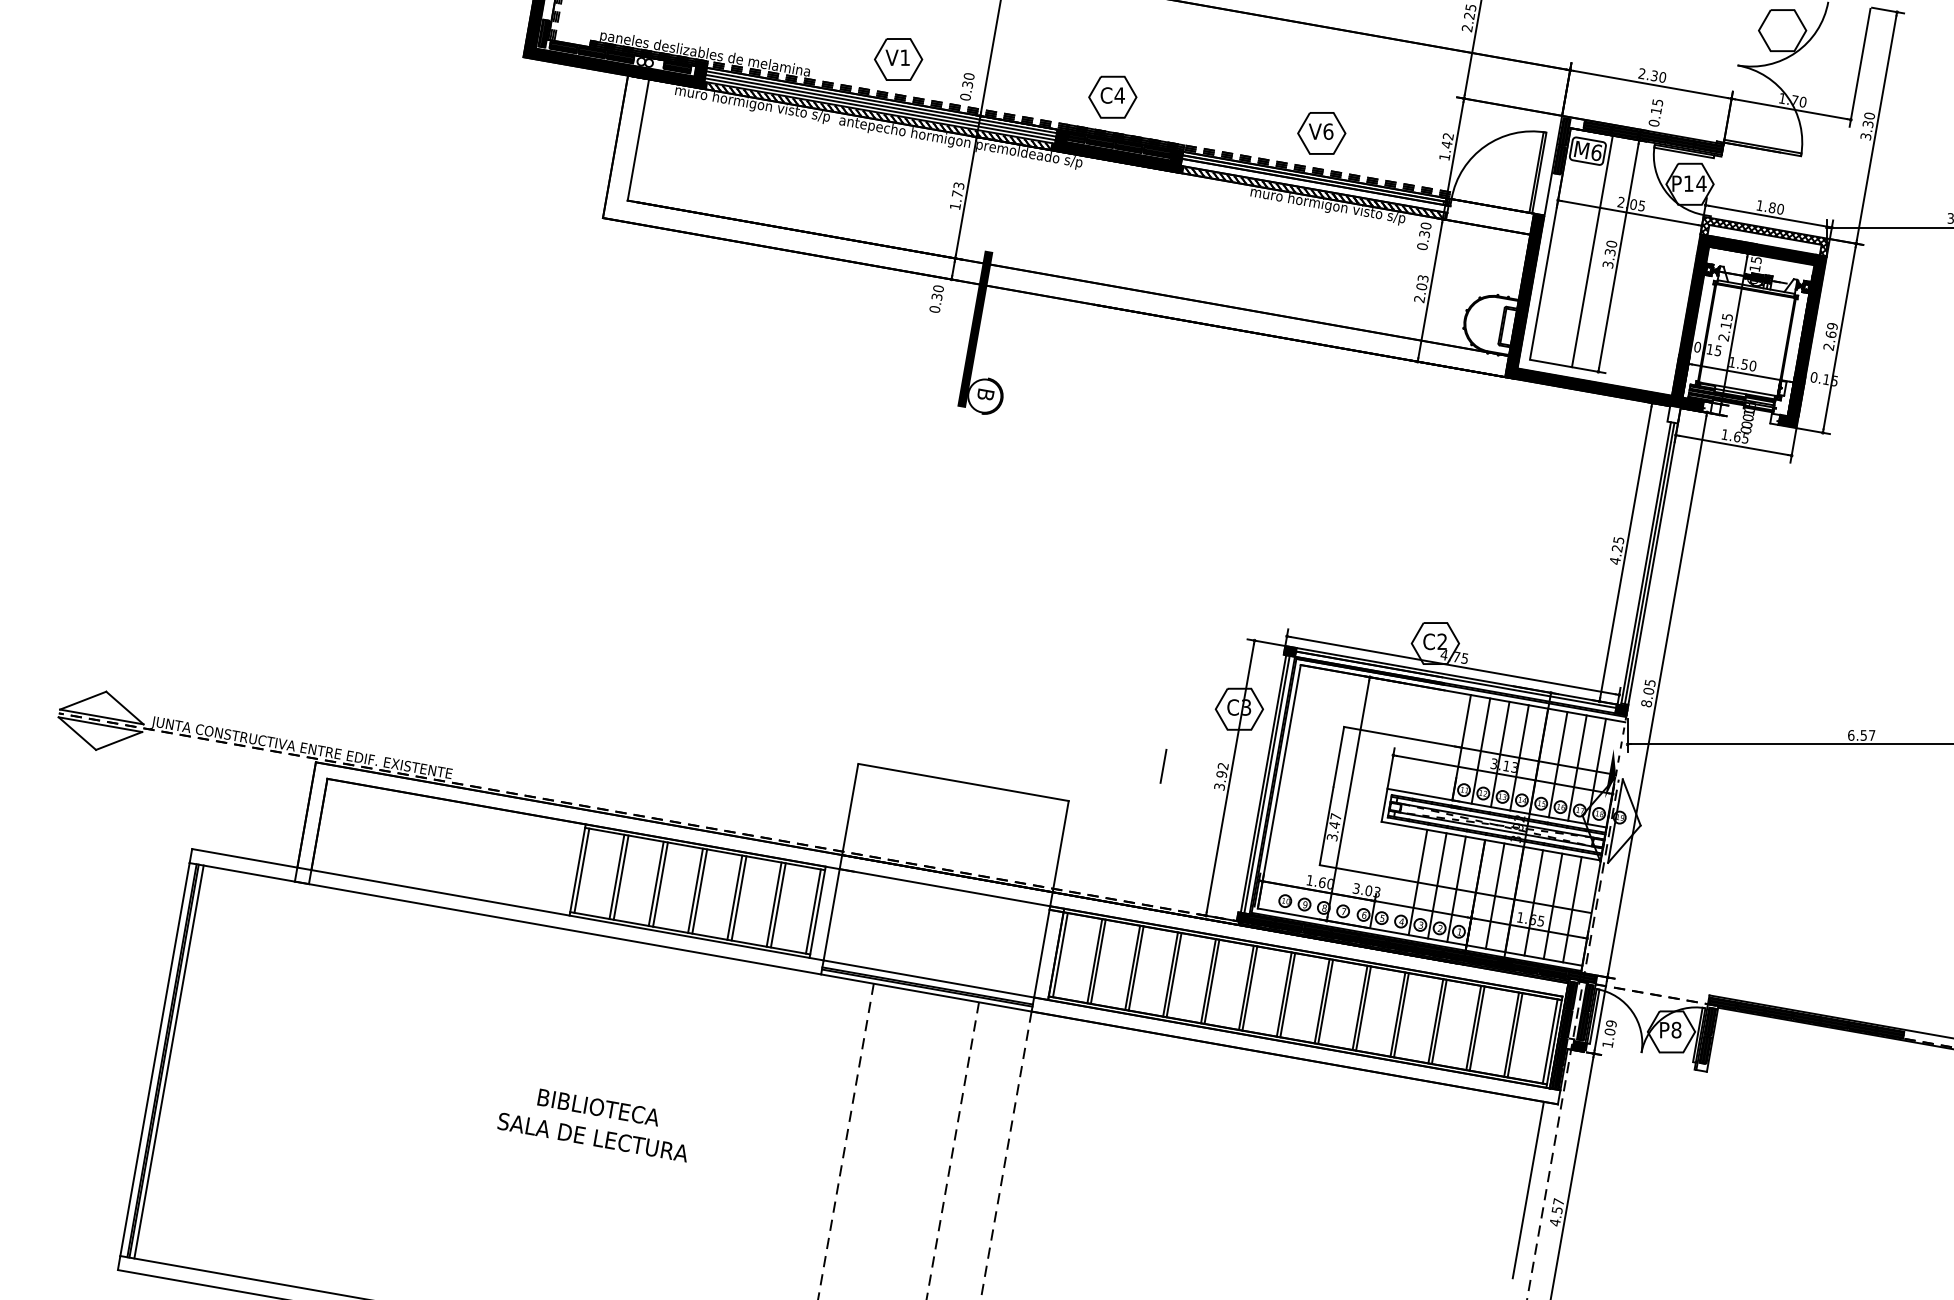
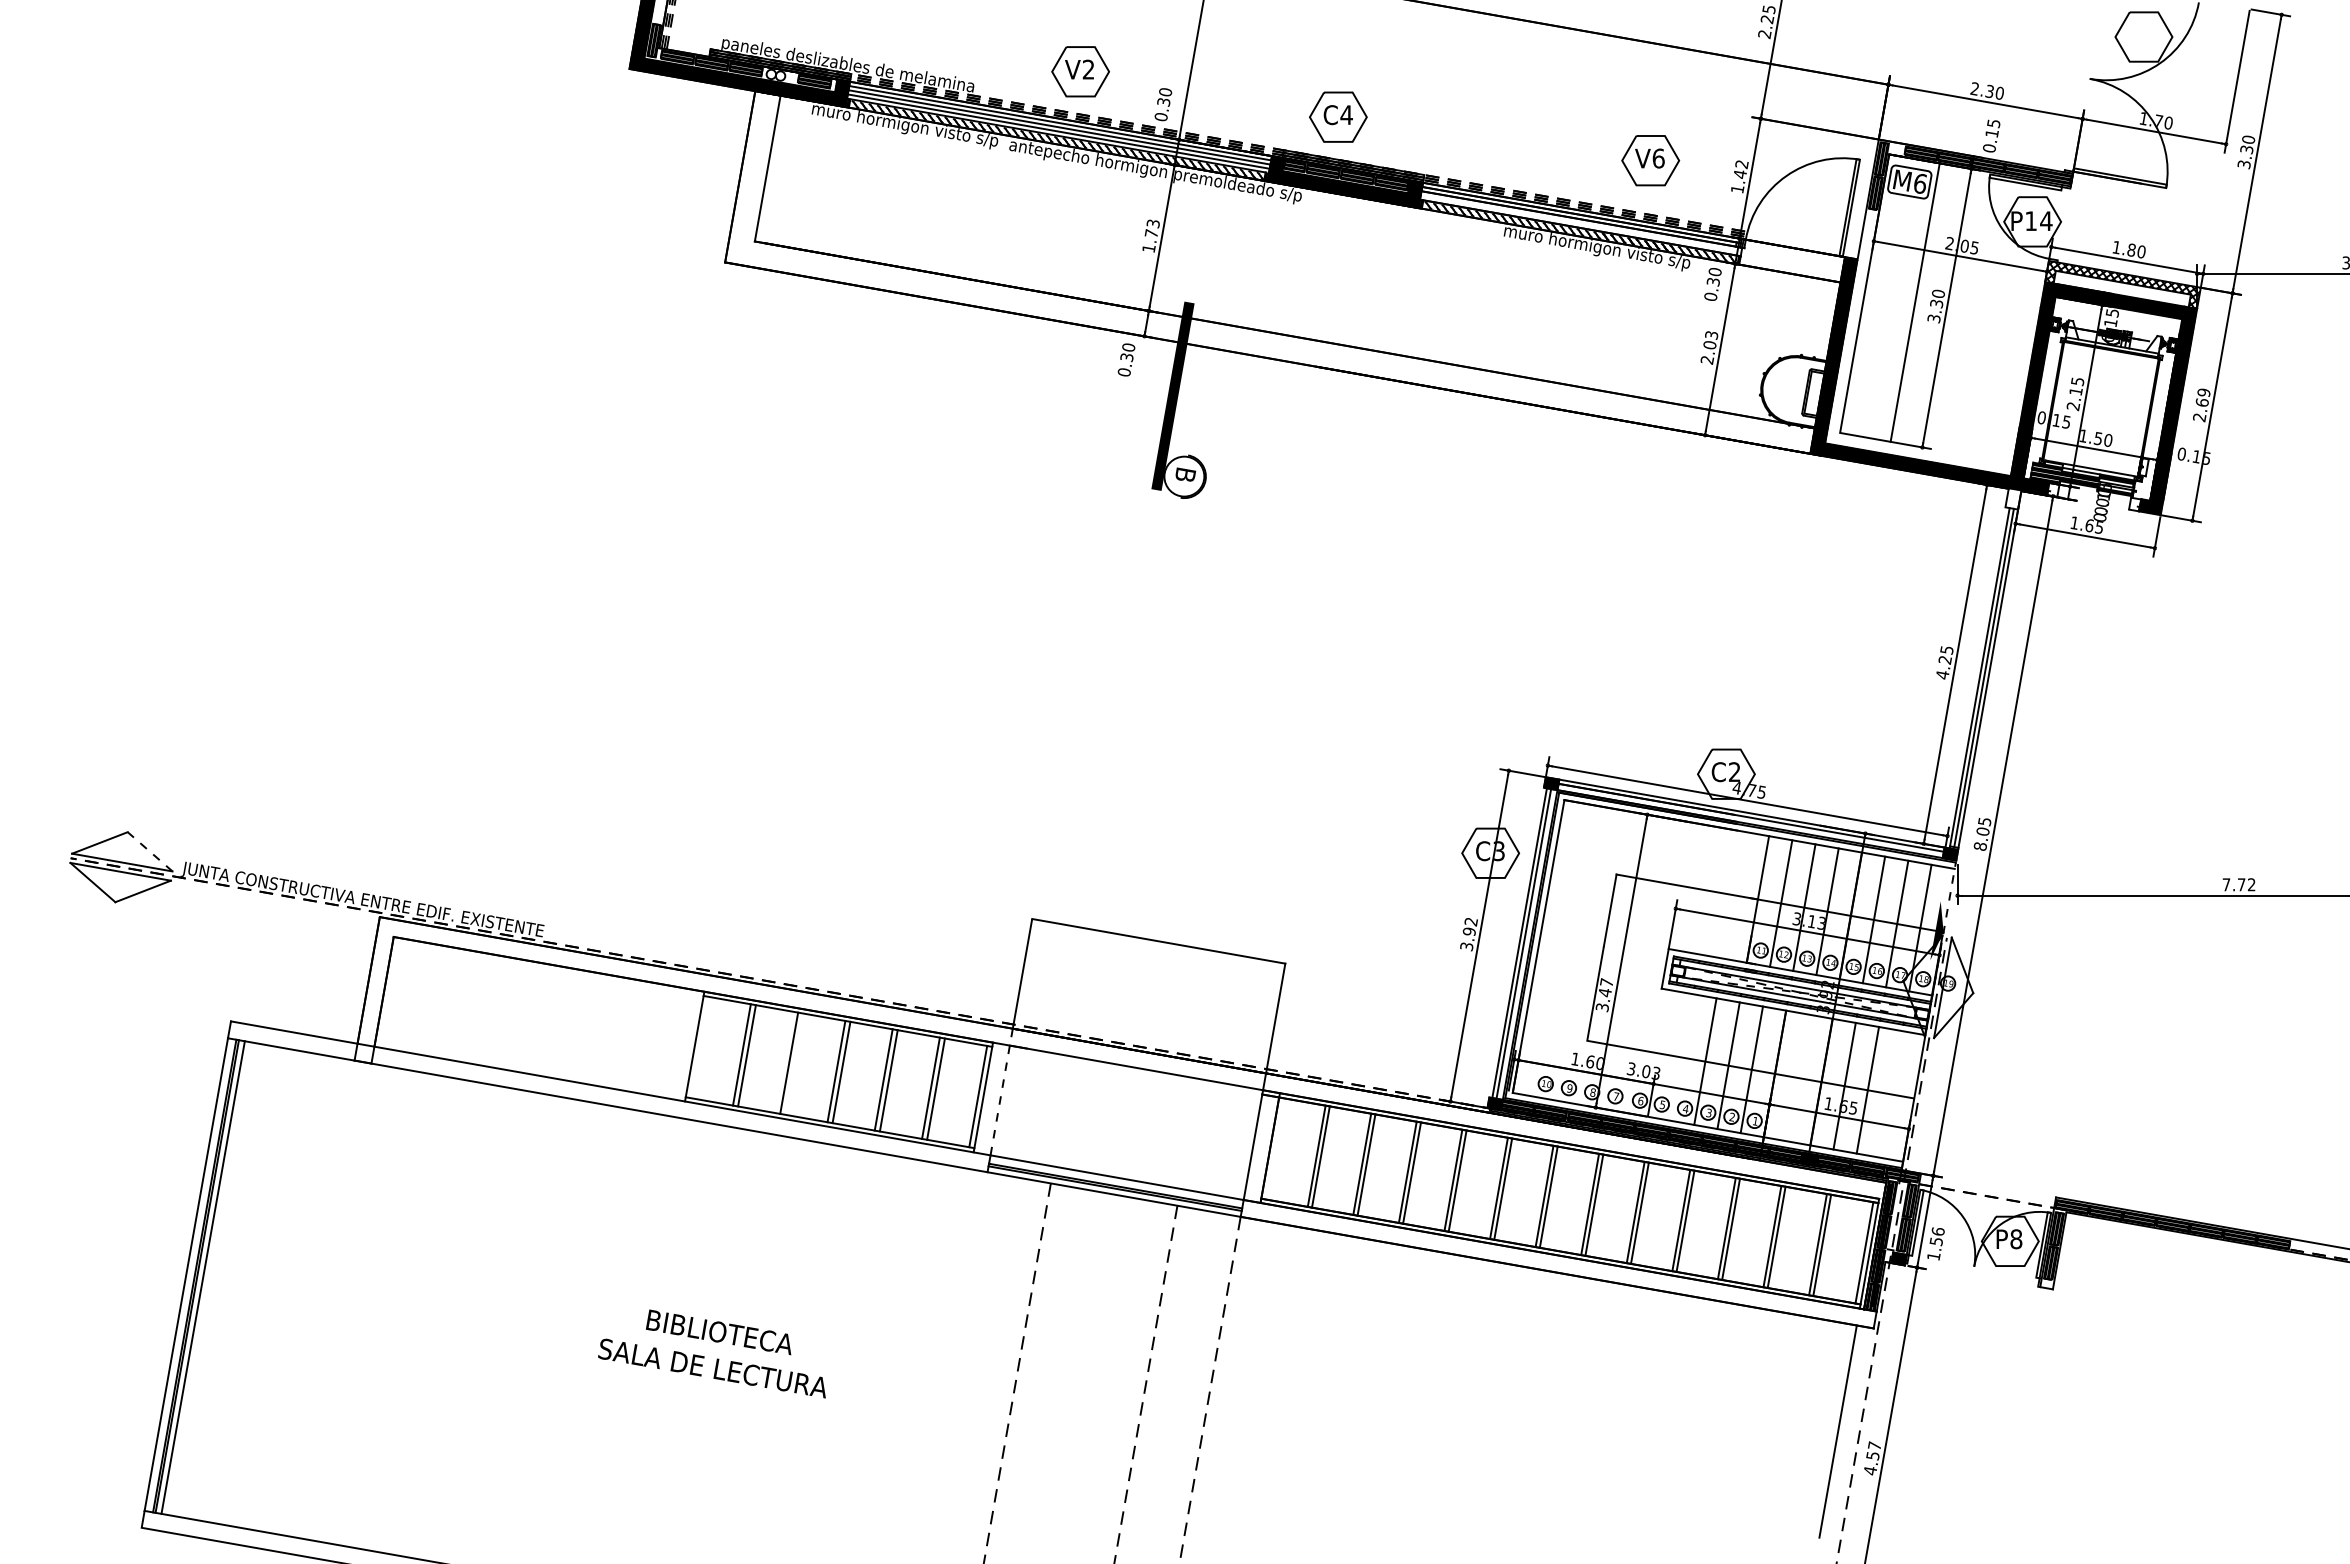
text: (905, 57) -> (1088, 69), V1 -> V2
part: (1321, 133) -> (1650, 160), moved
line: (125, 707) -> (150, 851), solid -> dashed
text: (1861, 735) -> (2238, 884), 6.57 -> 7.72
line: (1162, 765) -> (1398, 921), removed
line: (581, 870) -> (699, 1047), removed
line: (660, 884) -> (794, 1063), removed
line: (1495, 895) -> (1798, 1077), removed
line: (832, 907) -> (1001, 1091), solid -> dashed
line: (1571, 909) -> (1890, 1094), removed
line: (1060, 954) -> (1275, 1148), removed
text: (1610, 1027) -> (1936, 1236), 1.09 -> 1.56

